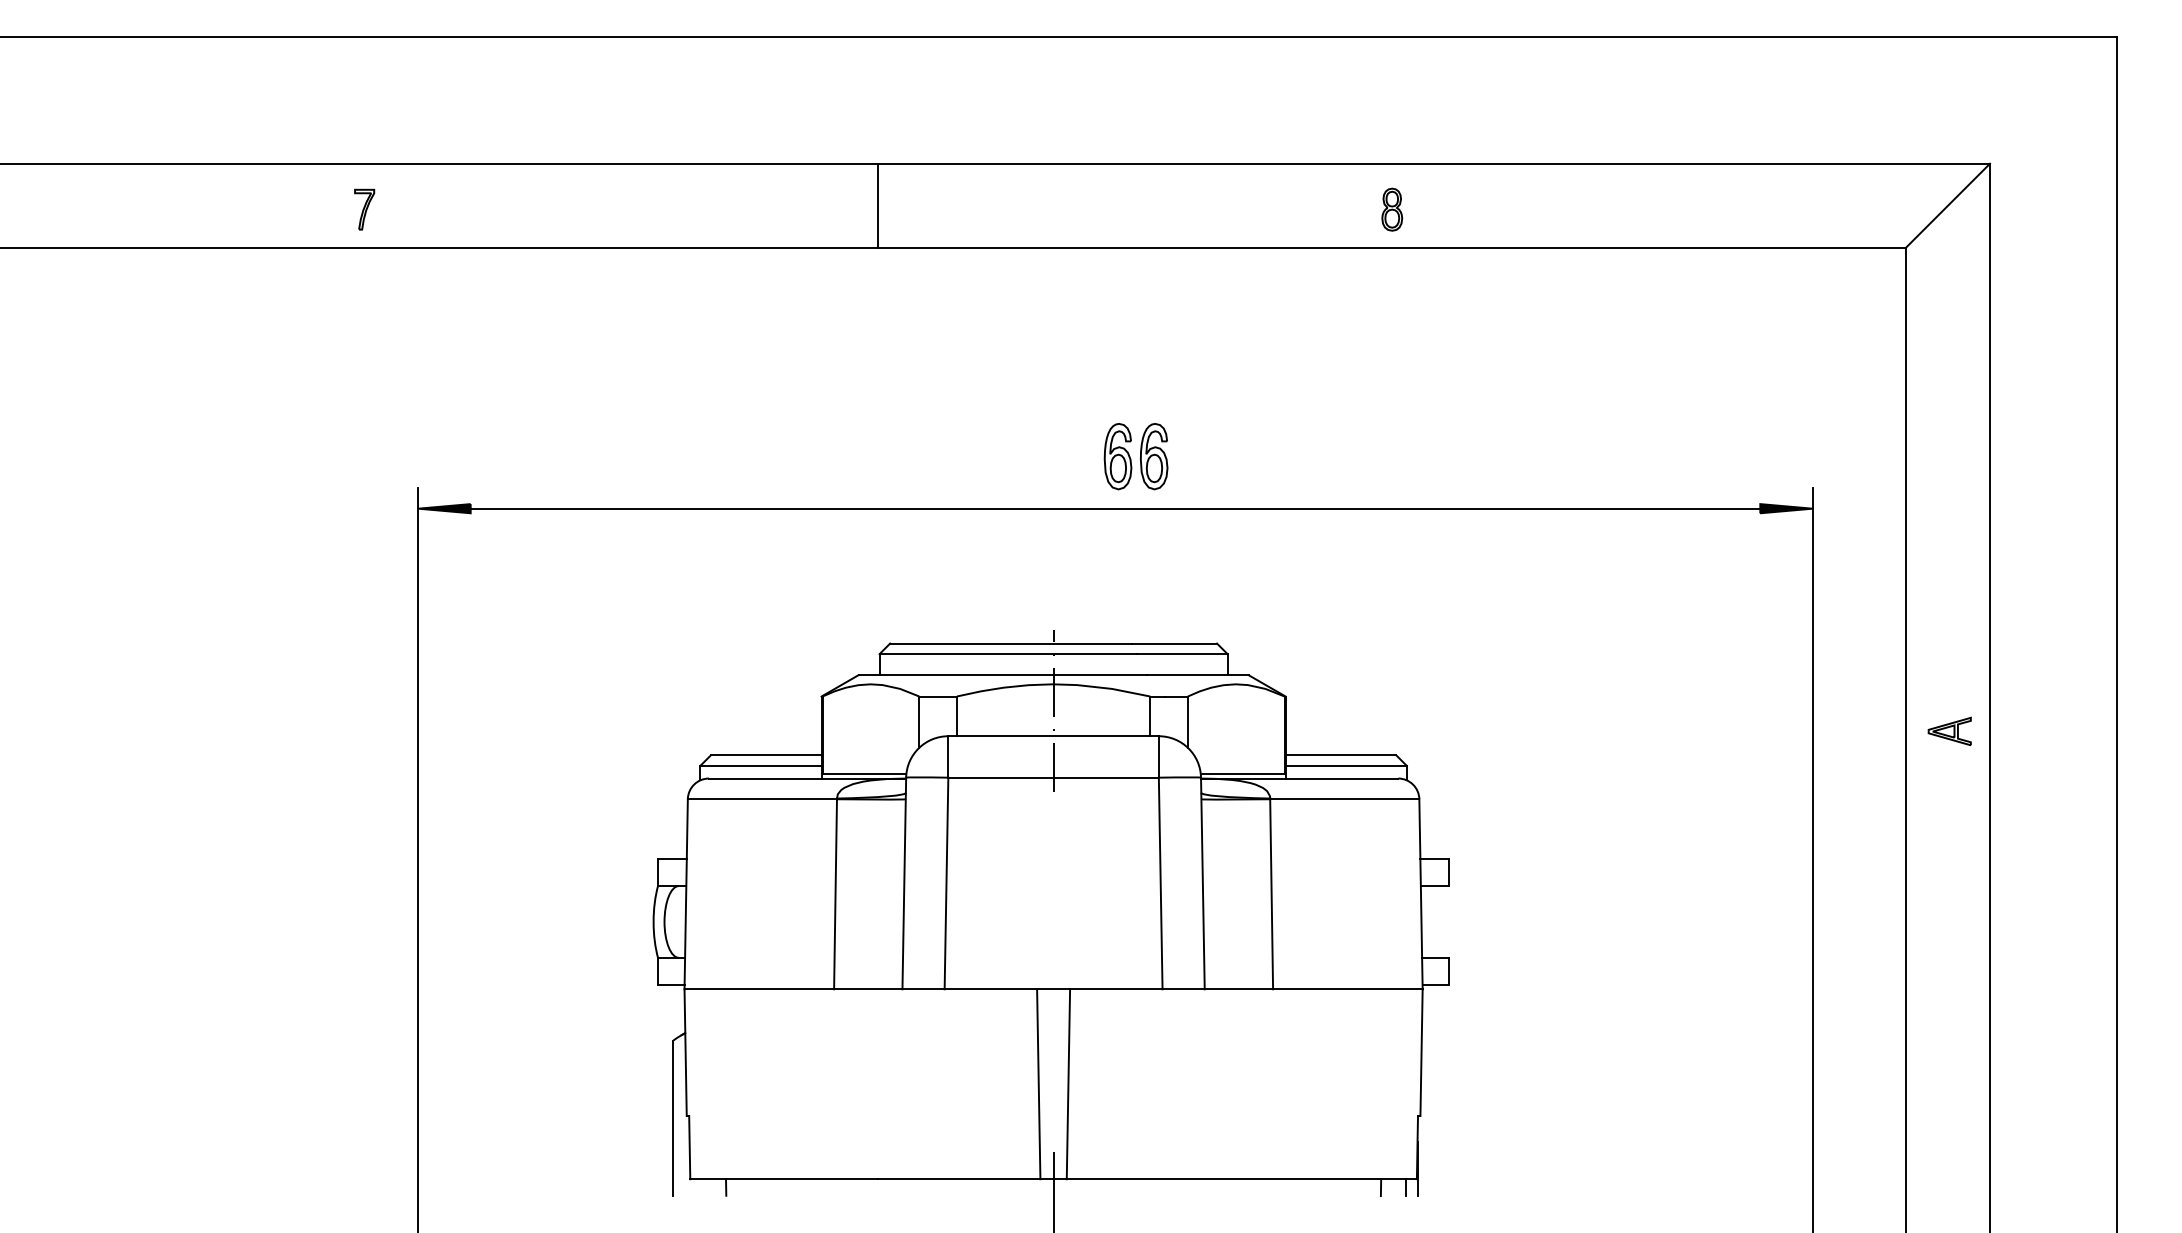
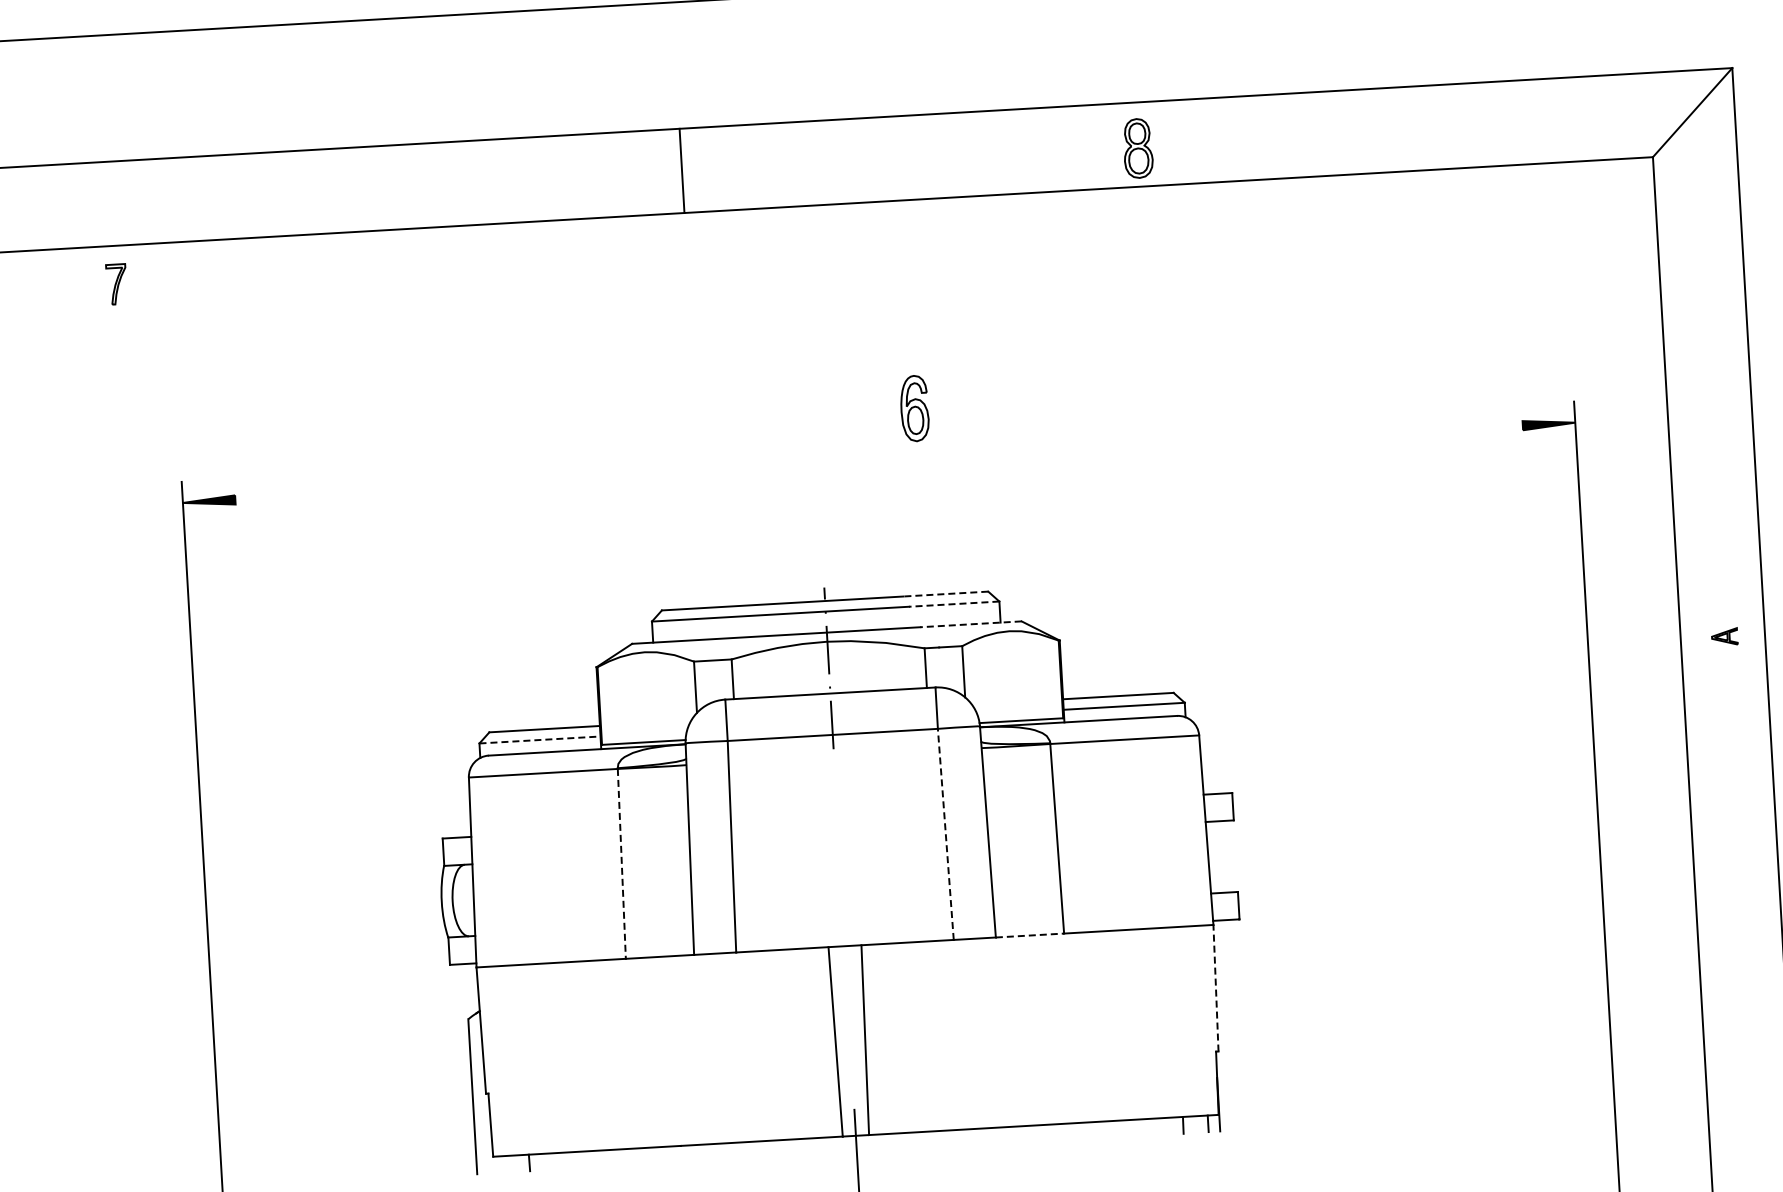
line: (877, 205) -> (681, 170), moved
part: (364, 209) -> (116, 284), moved
part: (1392, 209) -> (1138, 148), size x1.4
part: (1117, 456) -> (878, 410), removed
line: (1115, 508) -> (879, 462), removed
line: (1174, 643) -> (945, 594), solid -> dashed
line: (1181, 654) -> (953, 604), solid -> dashed
line: (1197, 675) -> (970, 624), solid -> dashed
part: (1949, 730) -> (1724, 636), size x0.6
line: (760, 765) -> (539, 739), solid -> dashed
line: (1160, 883) -> (945, 834), solid -> dashed
line: (835, 894) -> (621, 864), solid -> dashed
line: (1239, 989) -> (1030, 935), solid -> dashed
line: (1421, 1052) -> (1215, 988), solid -> dashed

